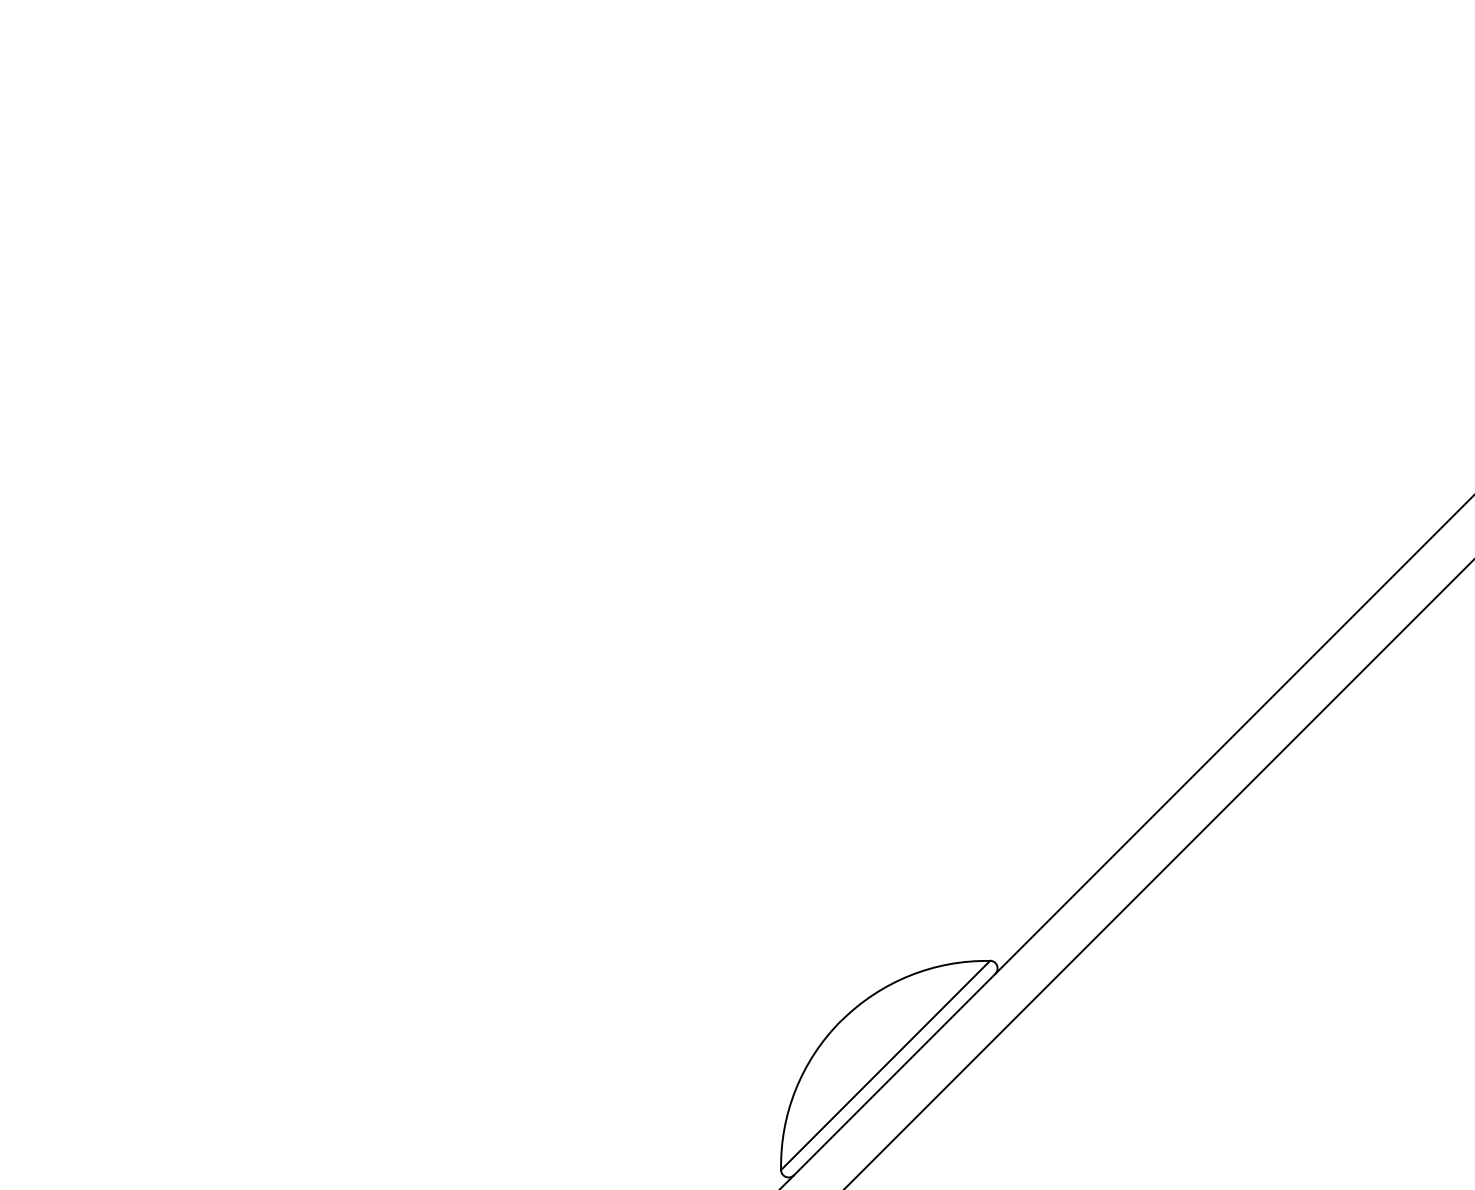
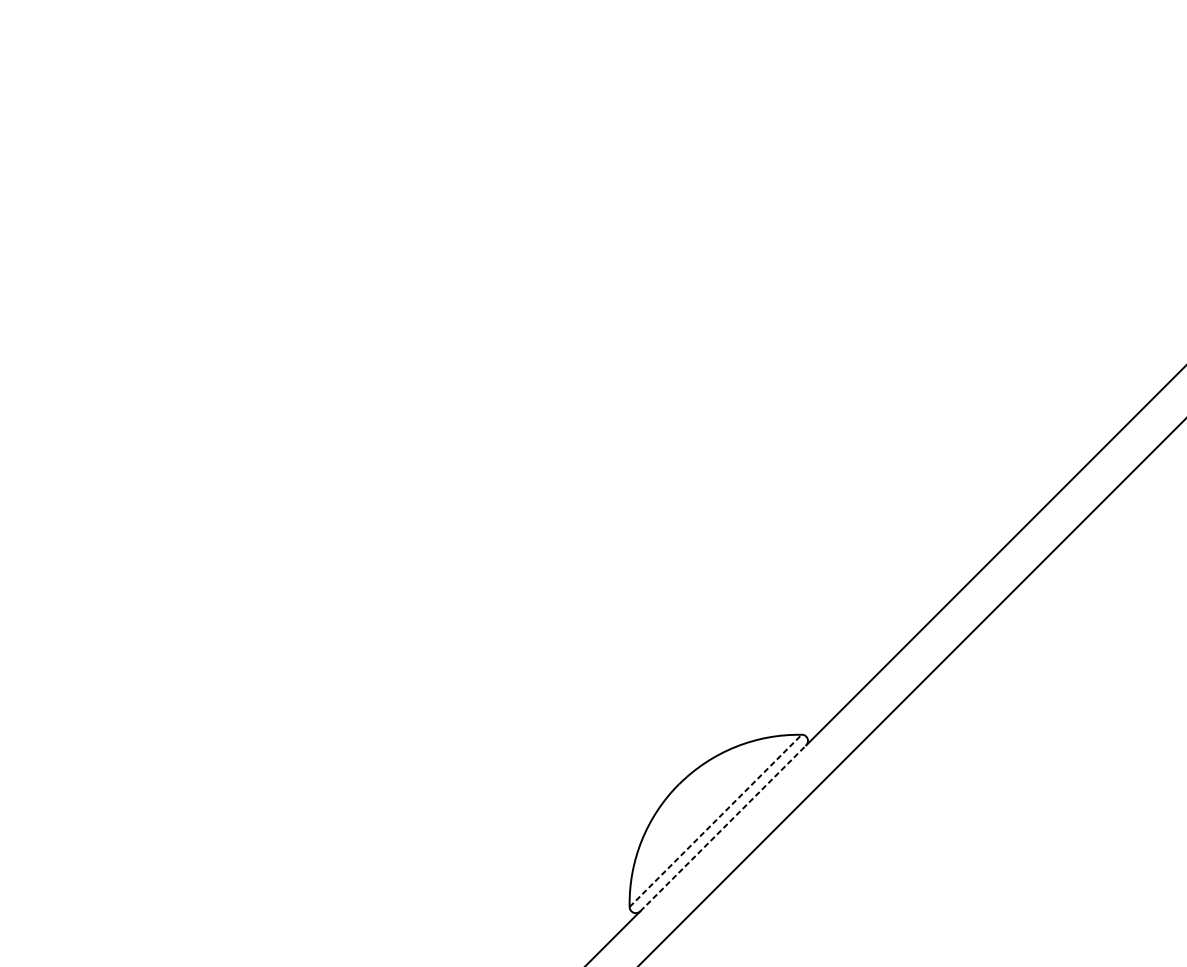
line: (885, 1065) -> (715, 820), solid -> dashed
line: (894, 1074) -> (723, 828), solid -> dashed

